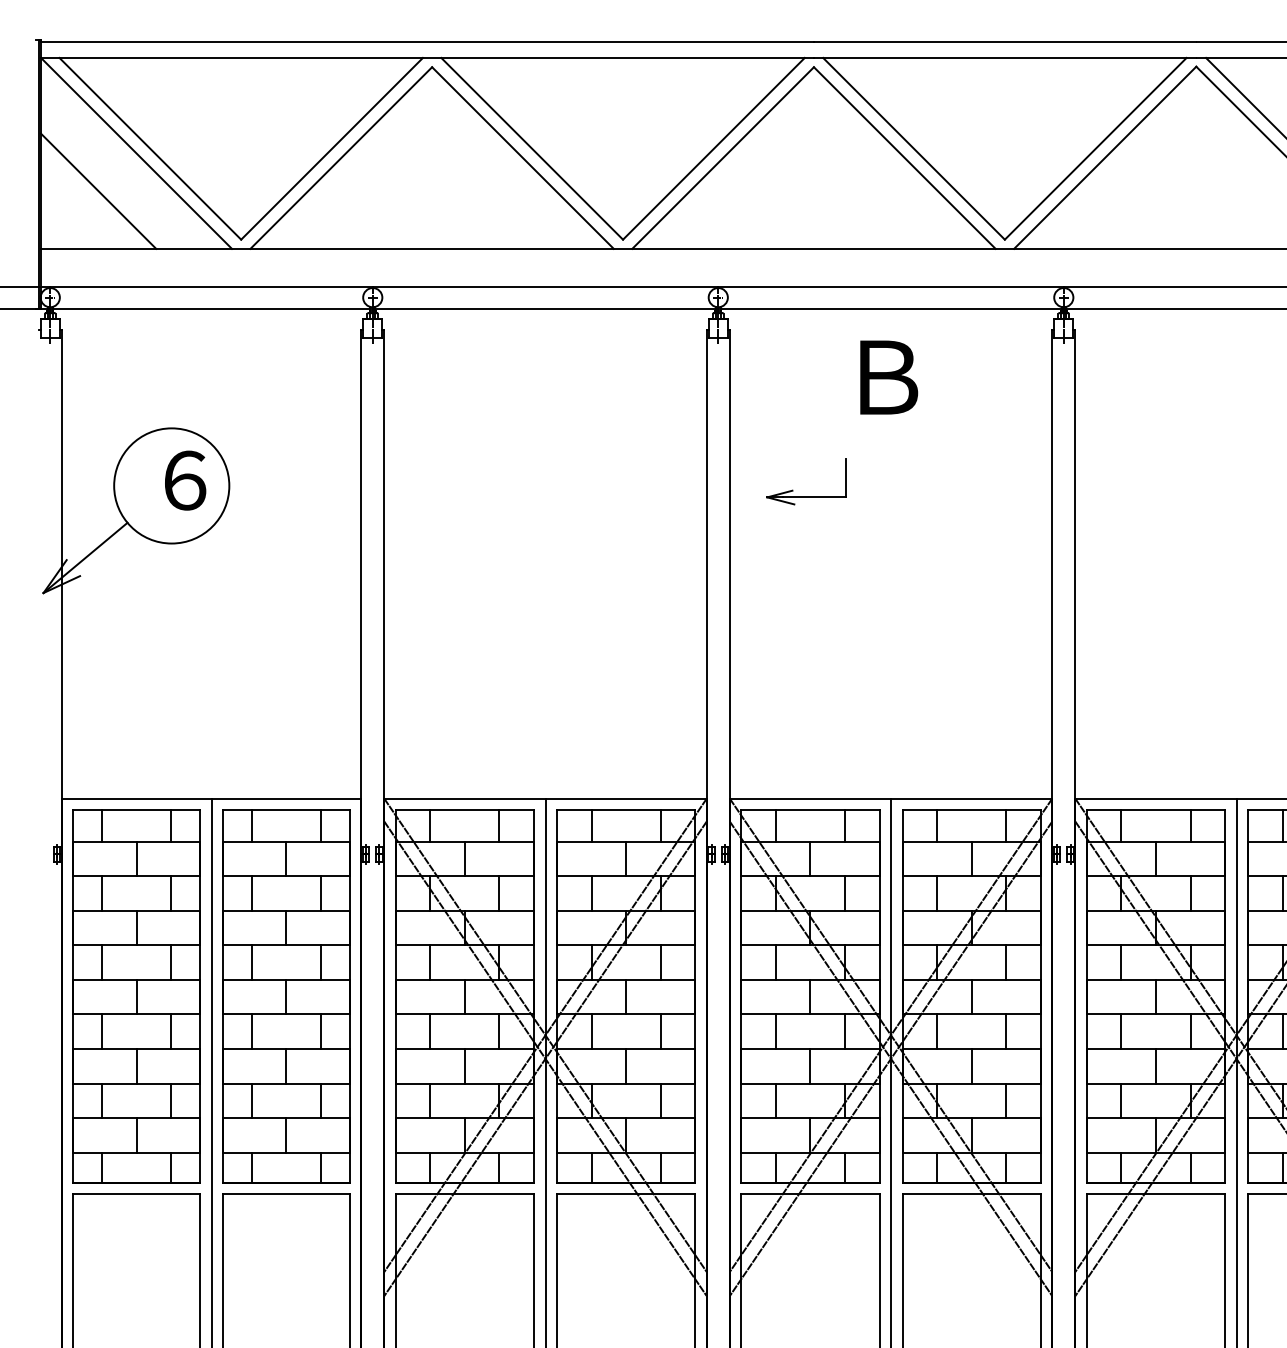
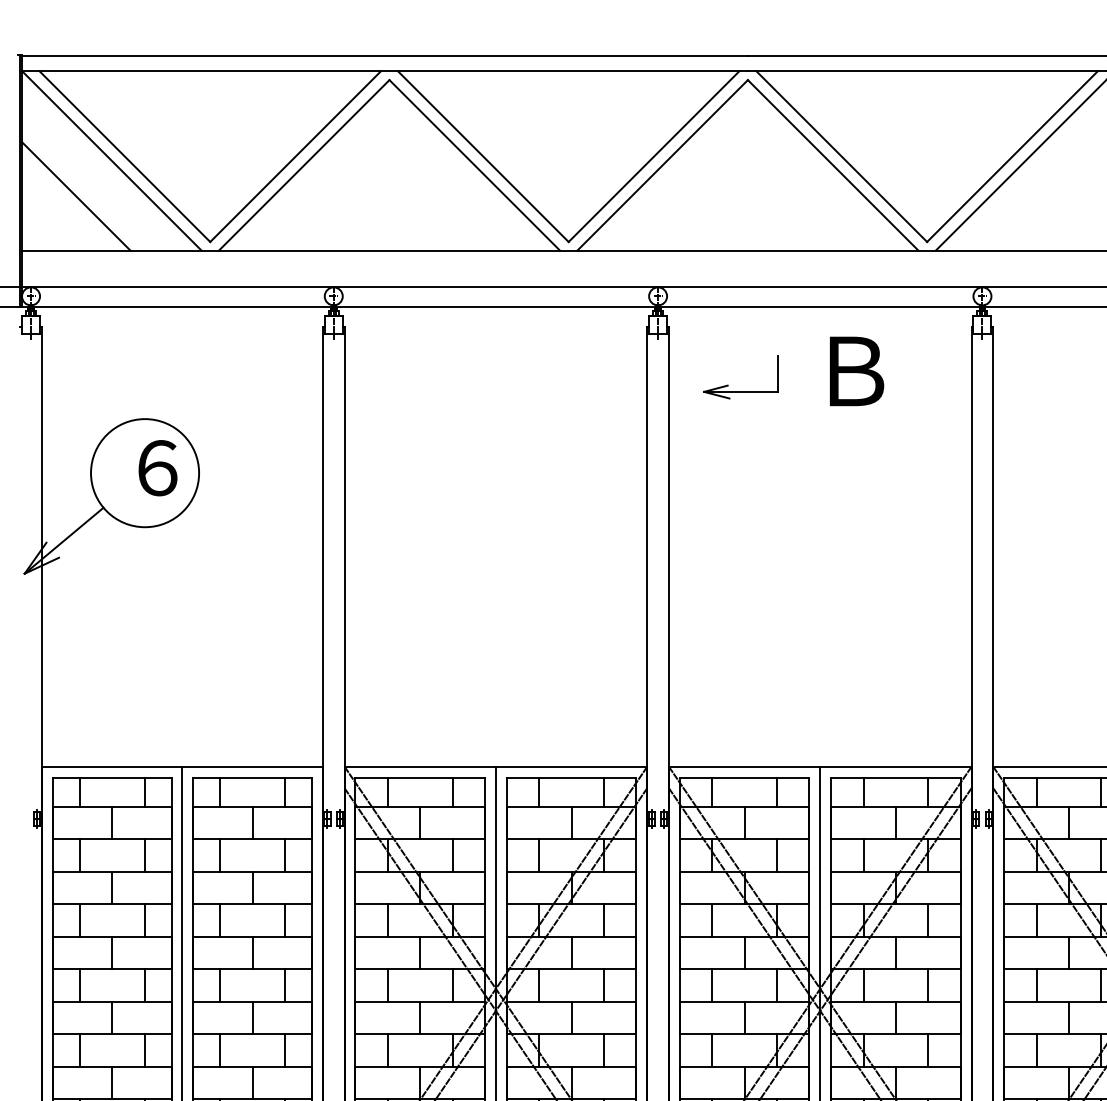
text: (889, 377) -> (857, 371), moved
part: (806, 496) -> (740, 391), moved

